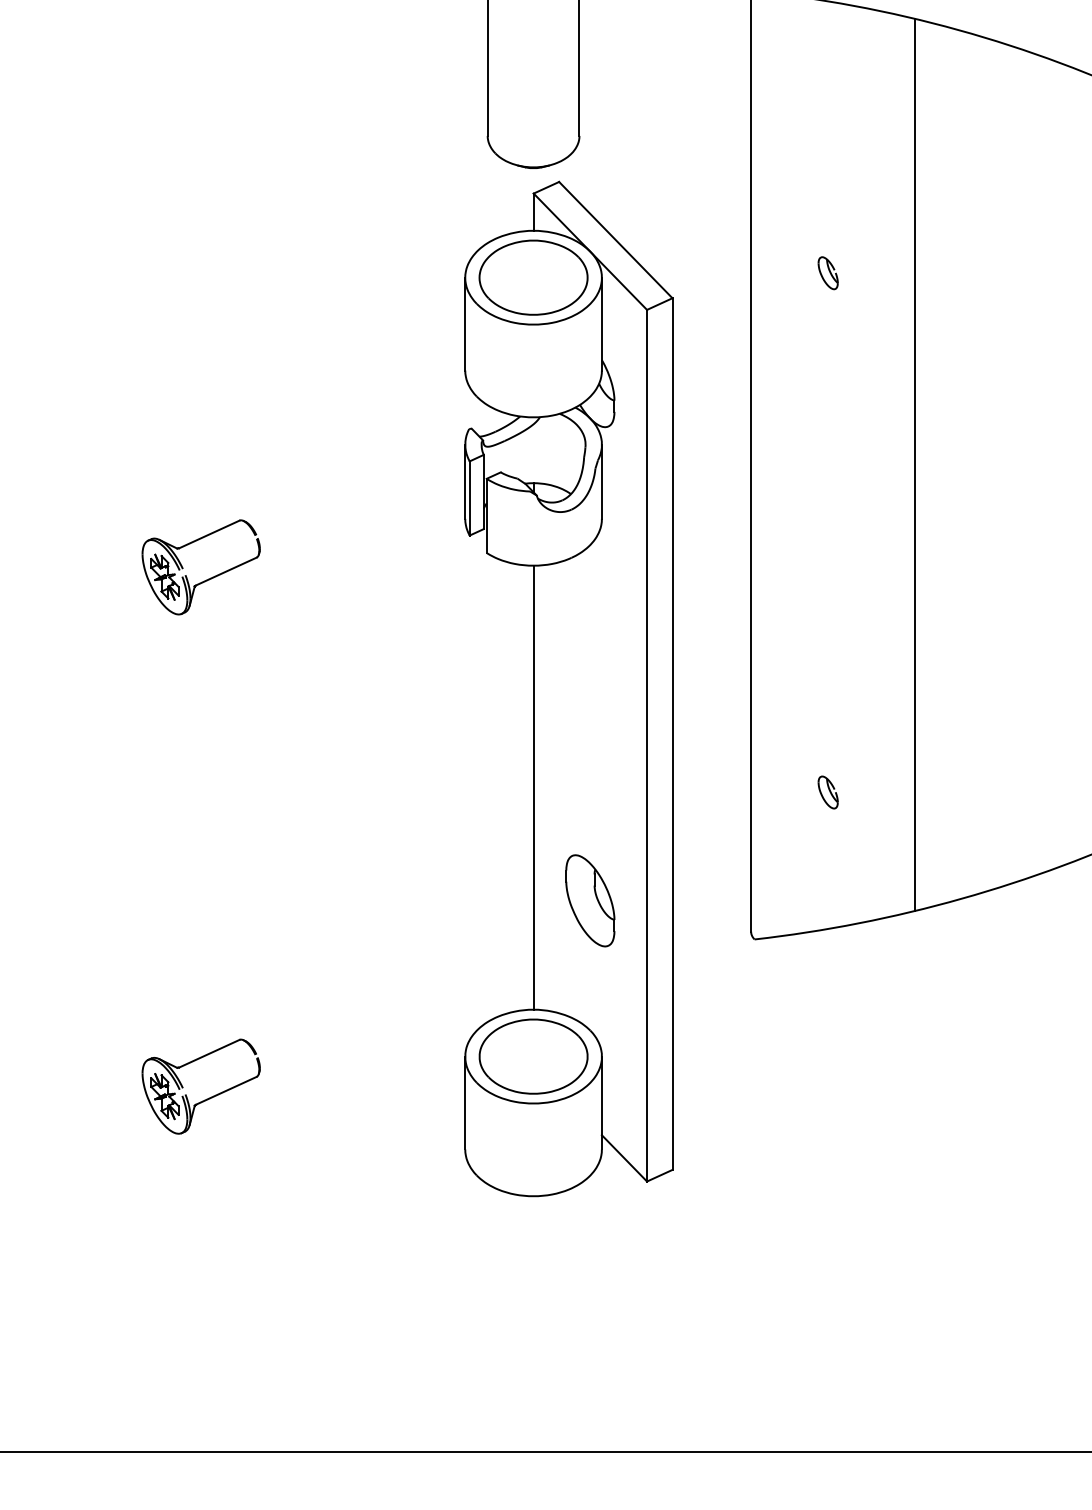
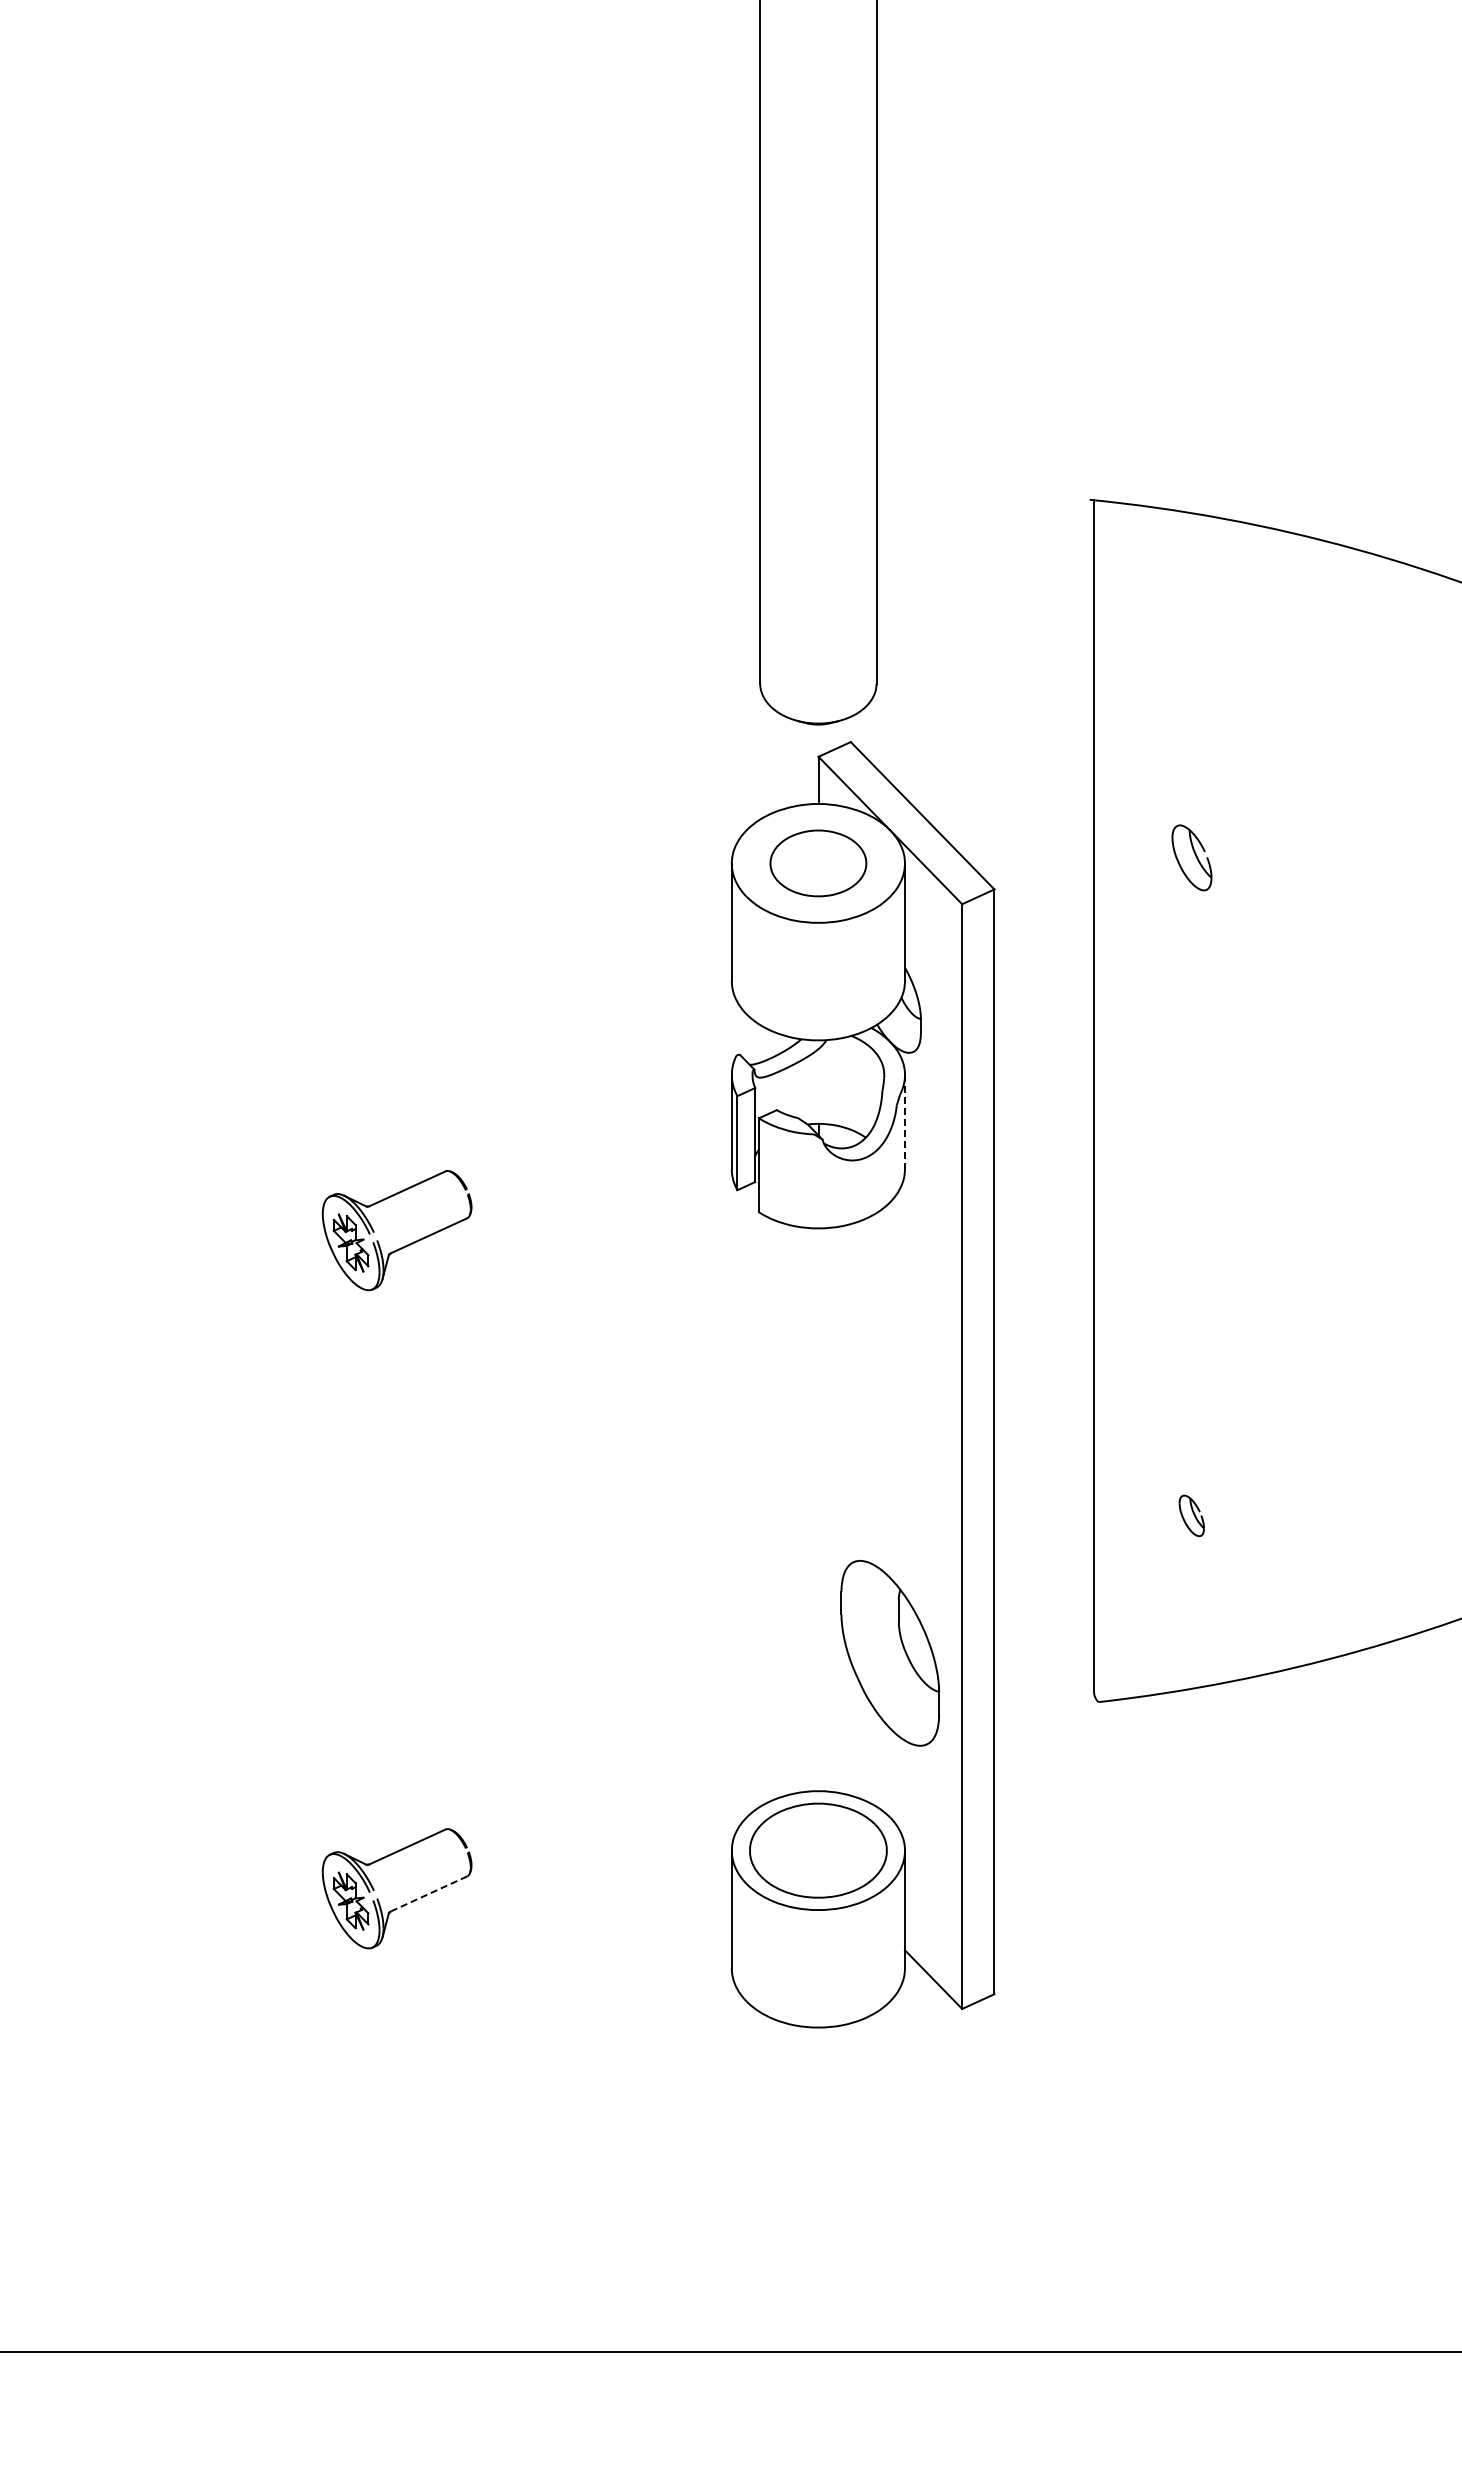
part: (827, 273) -> (1191, 857), size x1.6
part: (533, 277) -> (818, 863), size x0.7
line: (915, 464) -> (1302, 1100), removed
line: (601, 482) -> (904, 1122), solid -> dashed
line: (533, 787) -> (818, 1509), removed
part: (590, 900) -> (890, 1652), size x1.6
line: (226, 1090) -> (429, 1893), solid -> dashed

